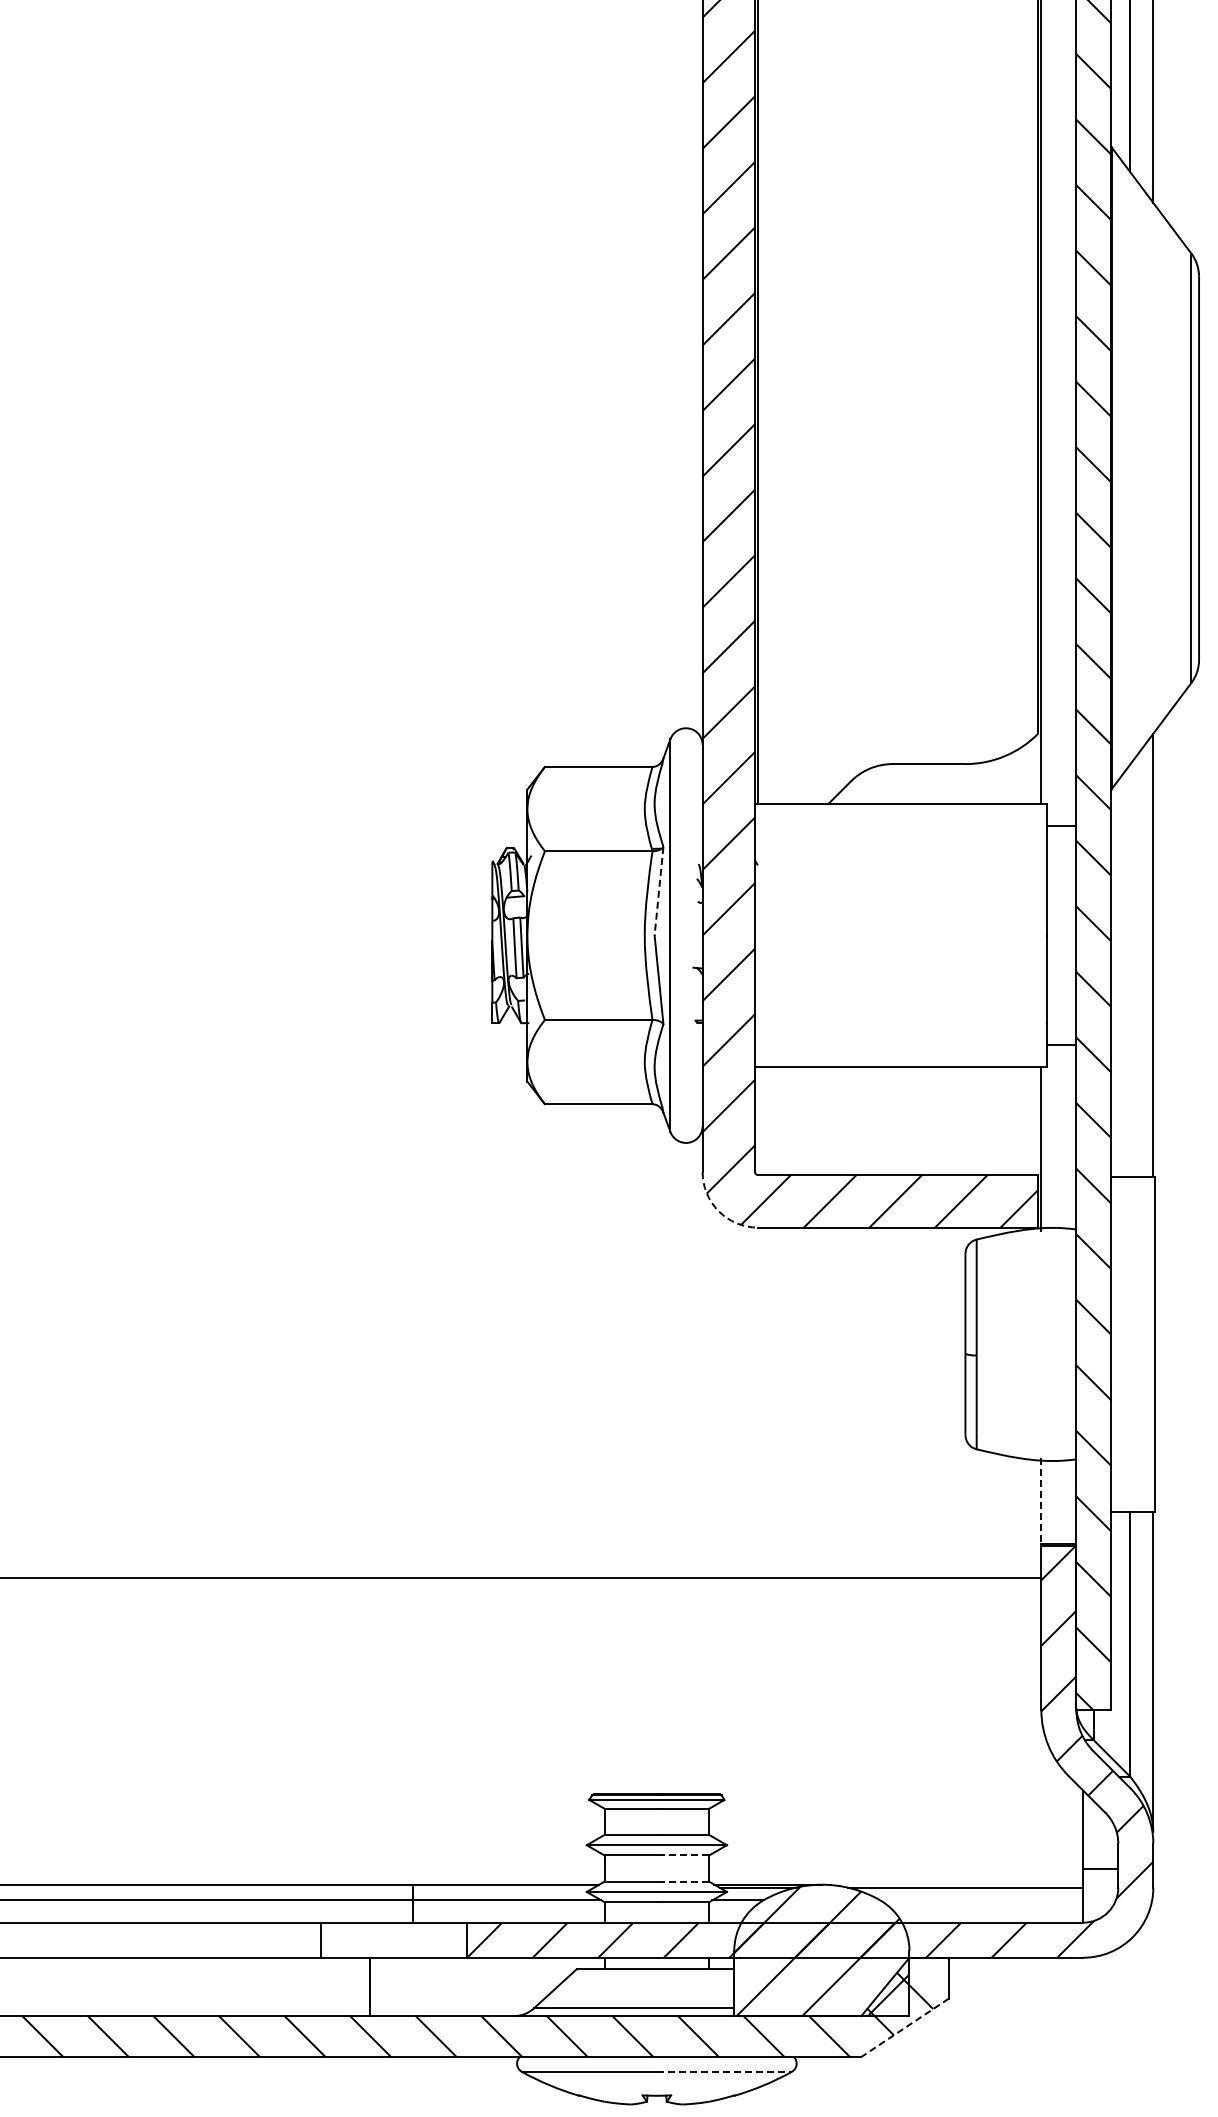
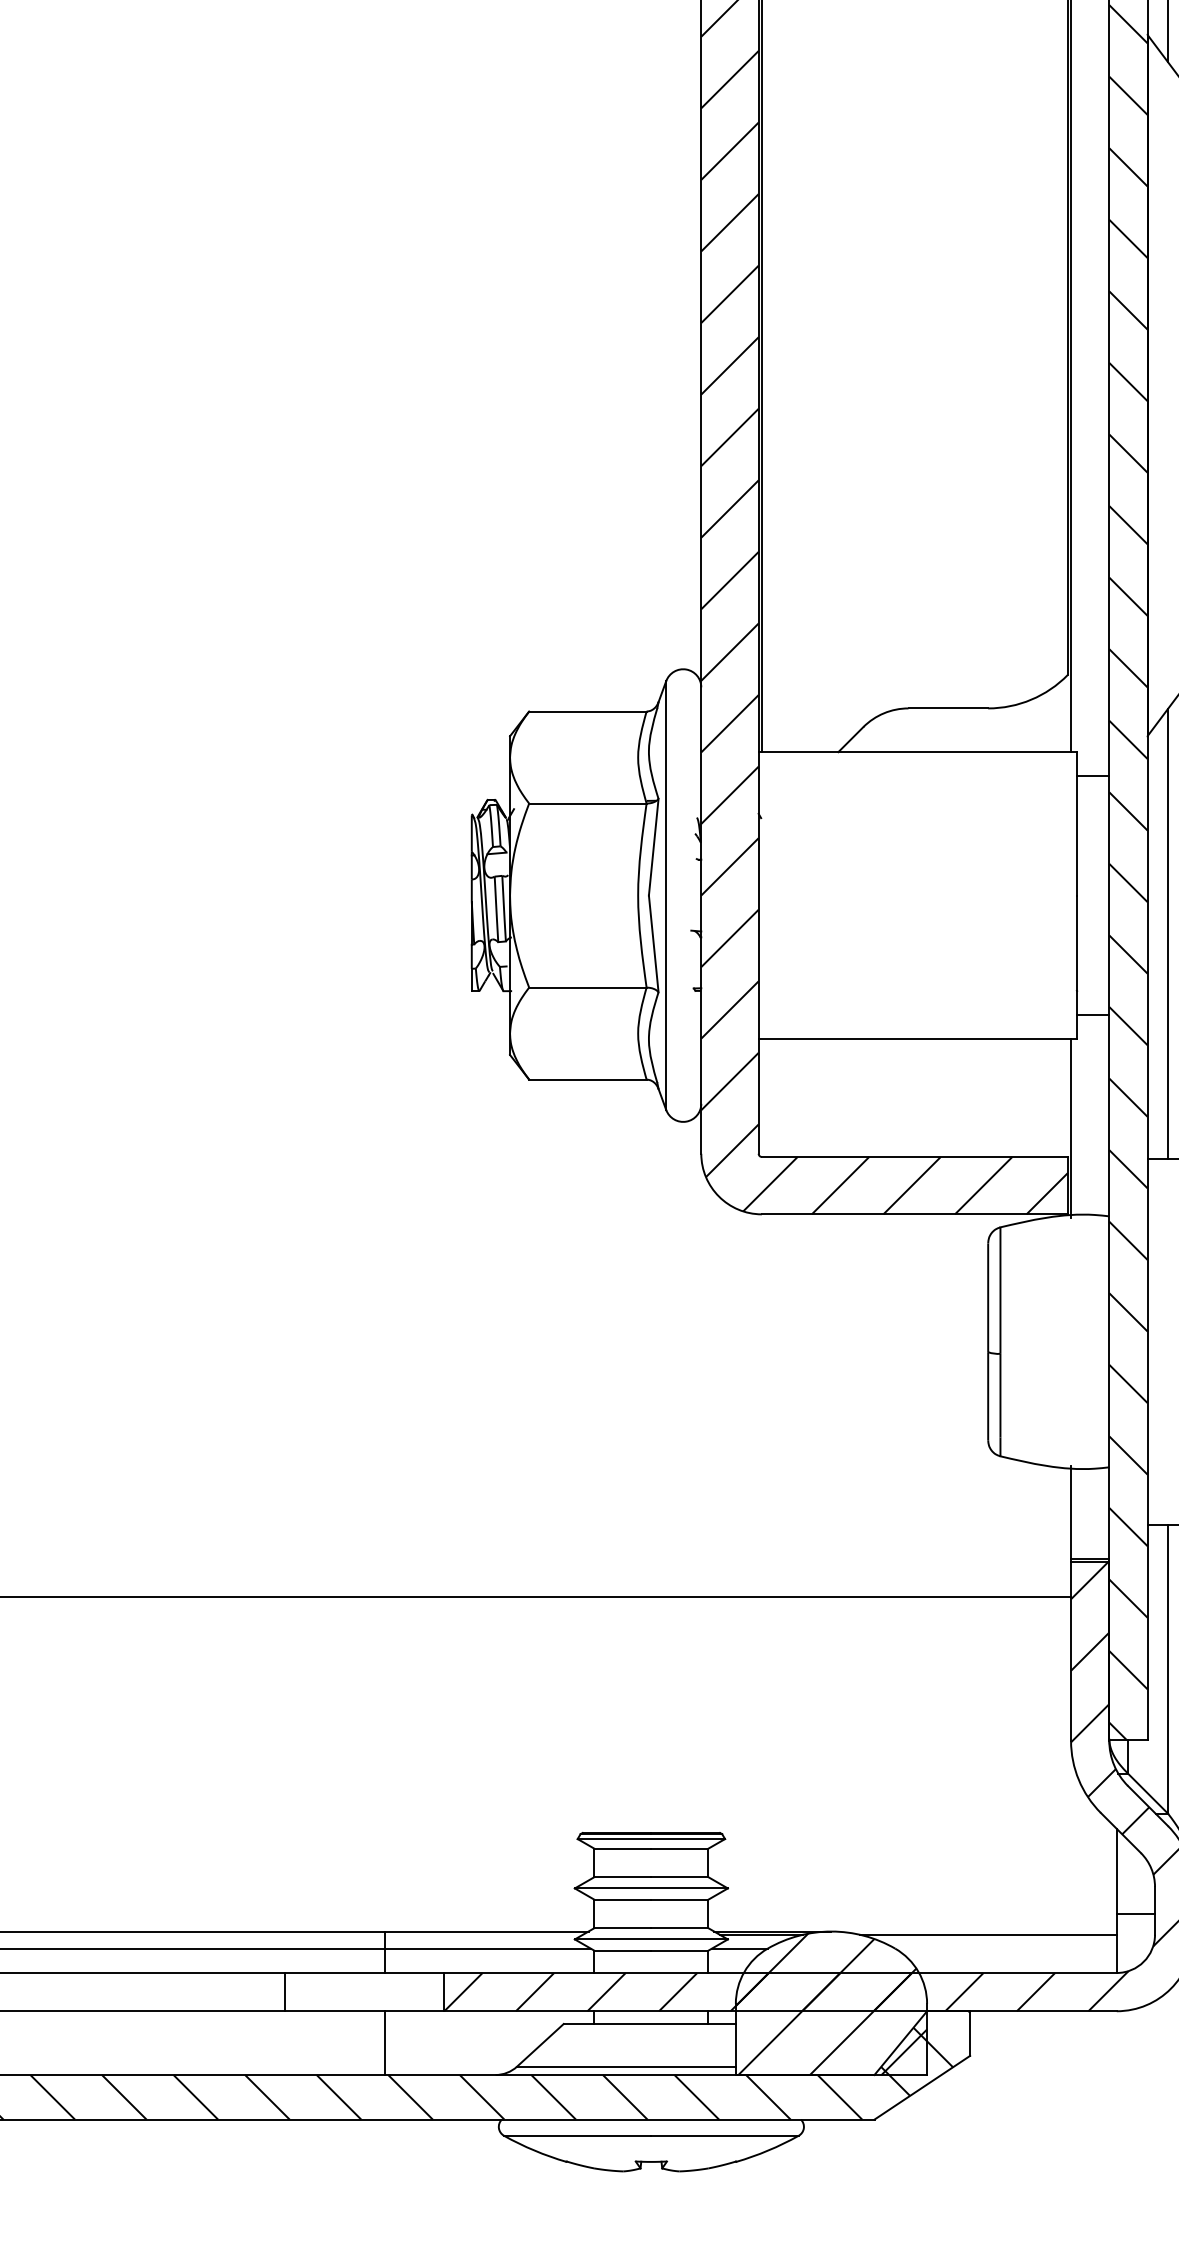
line: (659, 891) -> (654, 847), dashed -> solid
line: (1130, 970) -> (1168, 933), added
arc: (718, 1211) -> (718, 1196), dashed -> solid
line: (1041, 1501) -> (1071, 1513), dashed -> solid
line: (682, 1855) -> (679, 1899), dashed -> solid
line: (682, 1881) -> (679, 1928), dashed -> solid
line: (370, 1986) -> (385, 2042), moved
line: (905, 2027) -> (922, 2087), dashed -> solid
line: (724, 2071) -> (725, 2135), dashed -> solid

